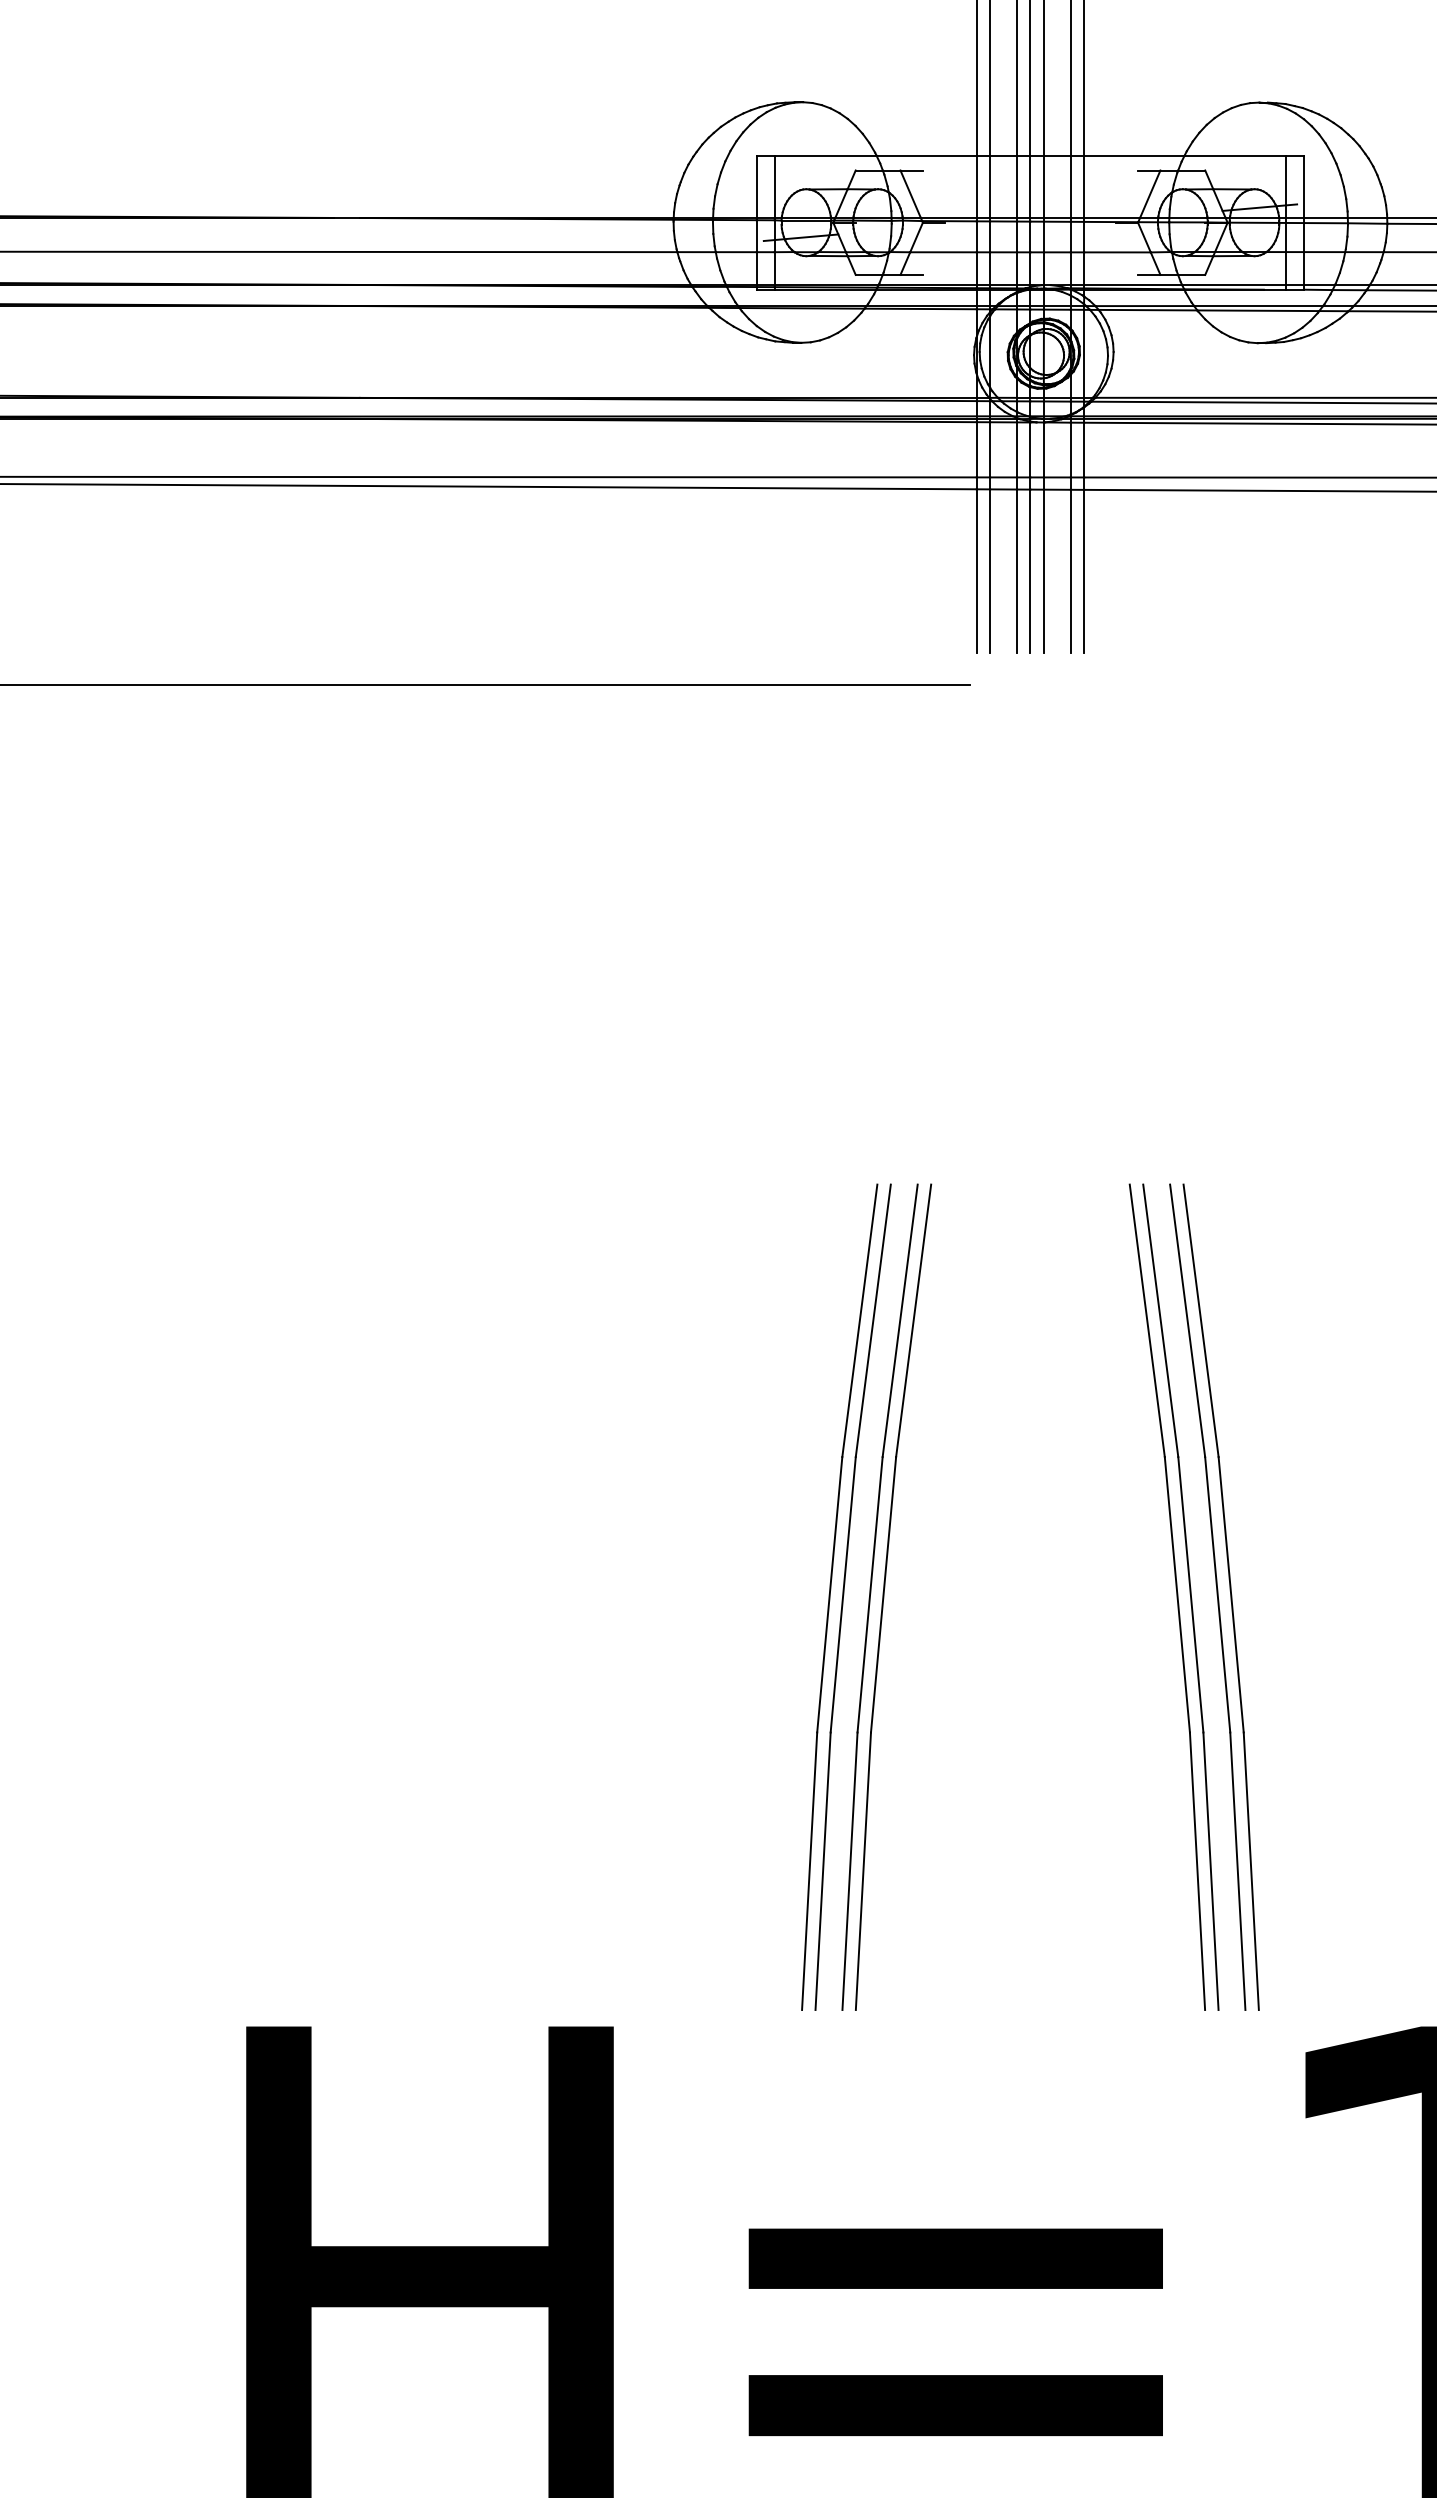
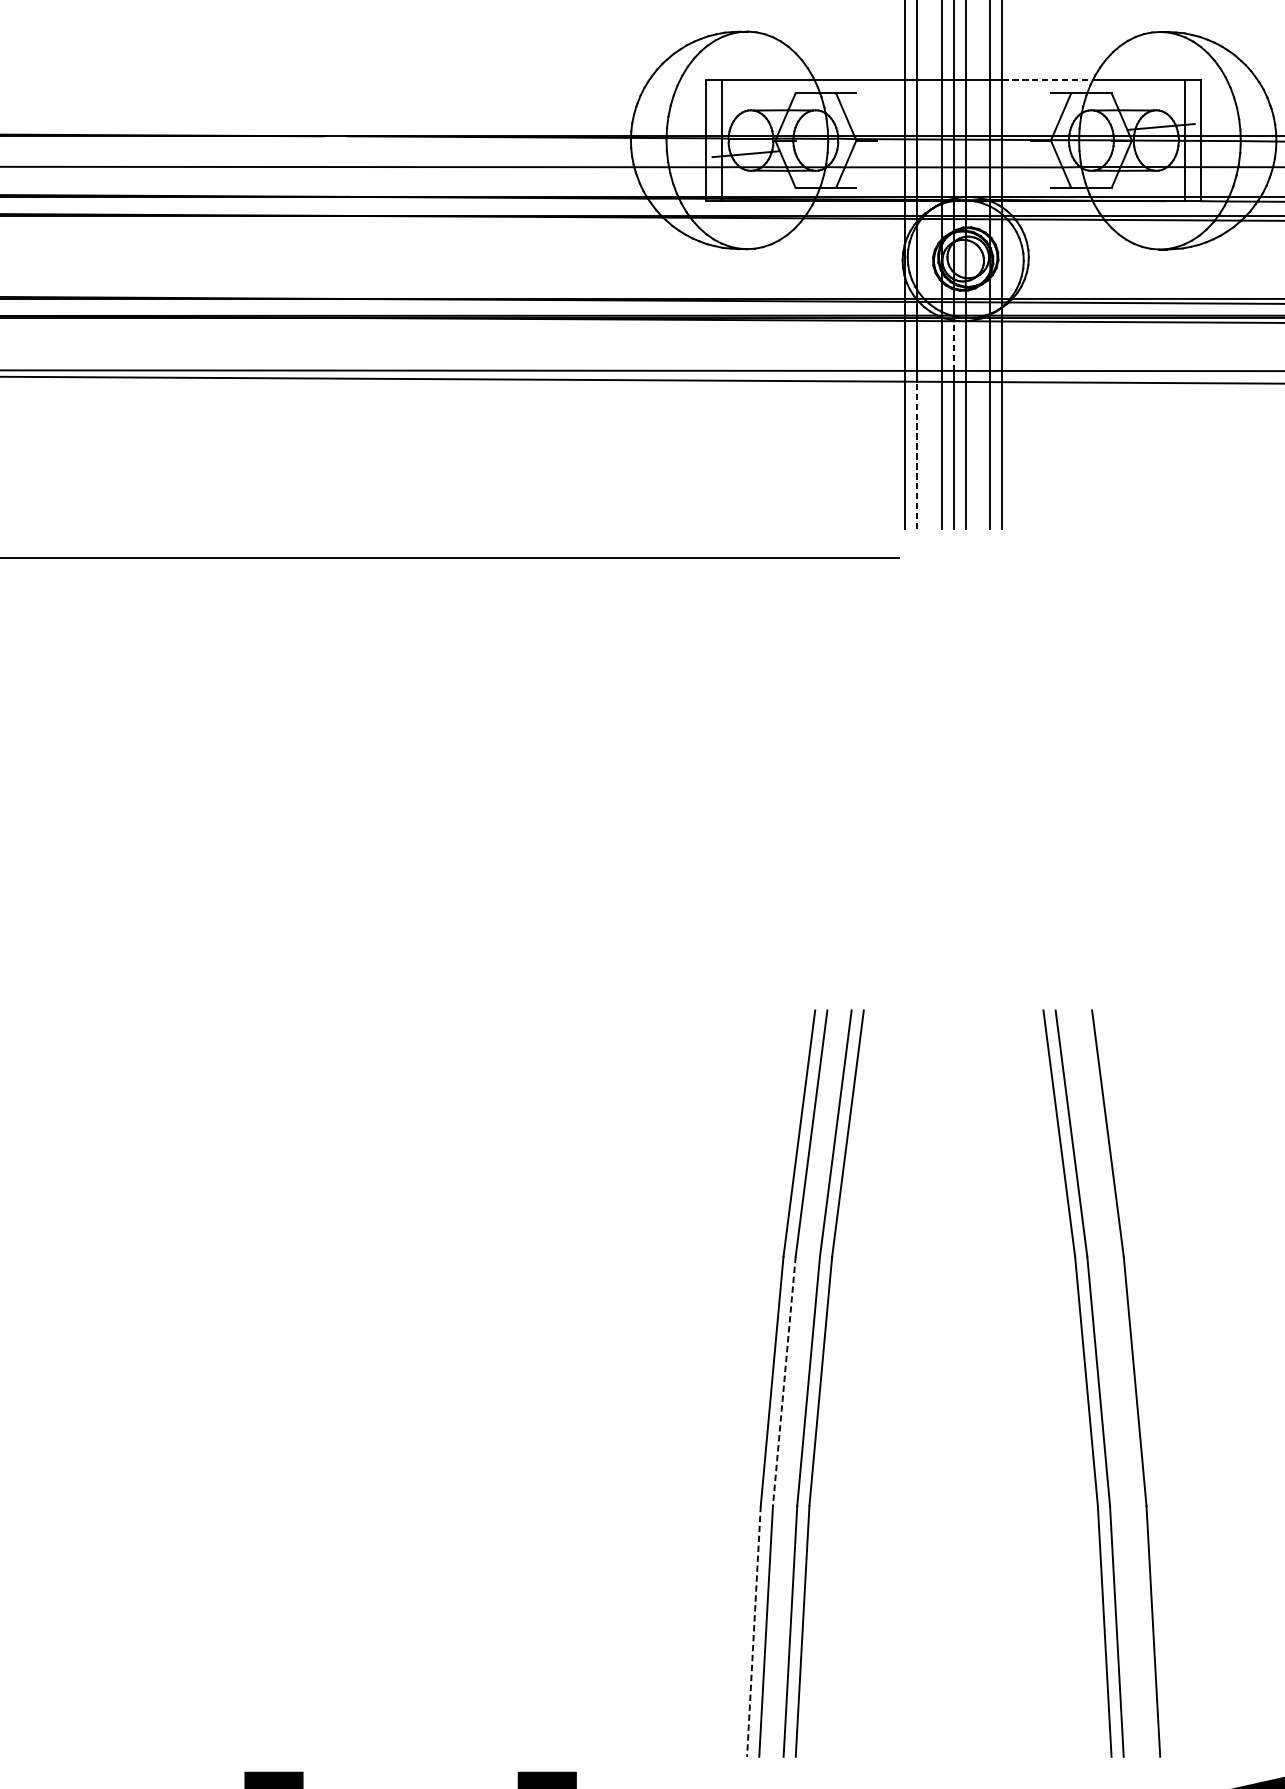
line: (1134, 155) -> (1047, 79), solid -> dashed
line: (1030, 449) -> (953, 345), solid -> dashed
line: (990, 570) -> (917, 455), solid -> dashed
line: (843, 1595) -> (784, 1381), solid -> dashed
part: (1216, 1595) -> (1121, 1381), removed
line: (809, 1871) -> (753, 1631), solid -> dashed

